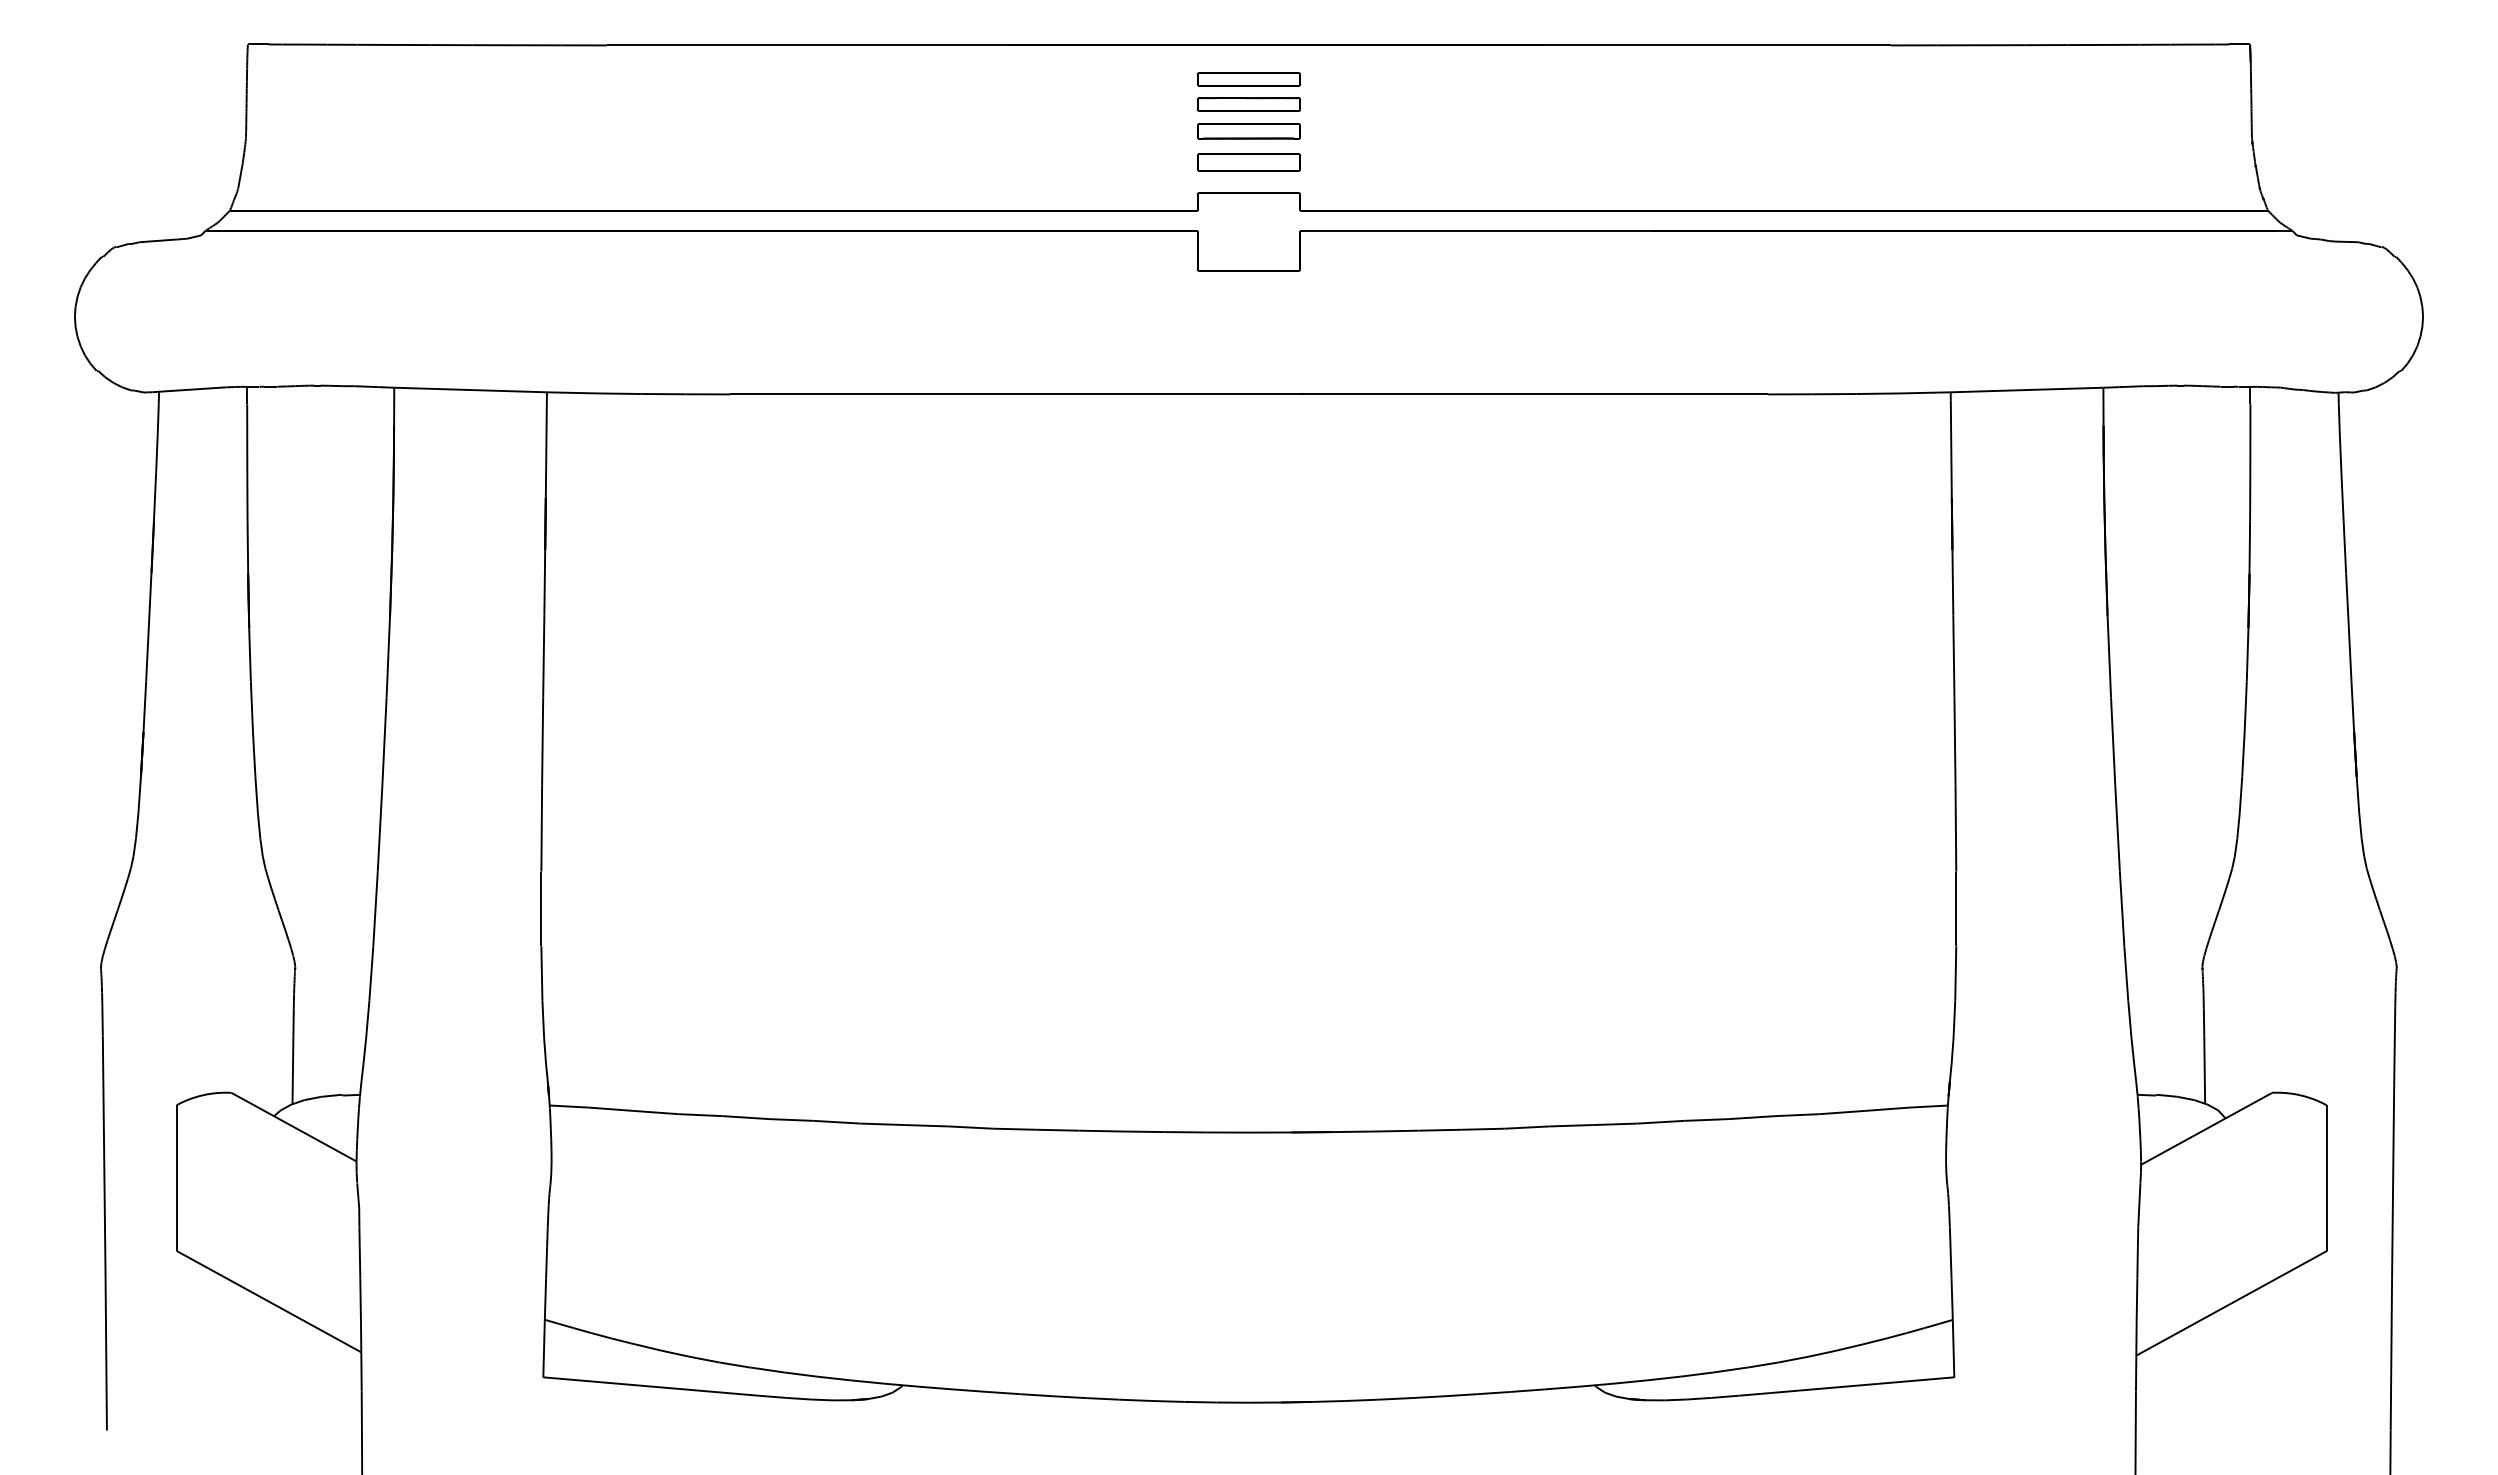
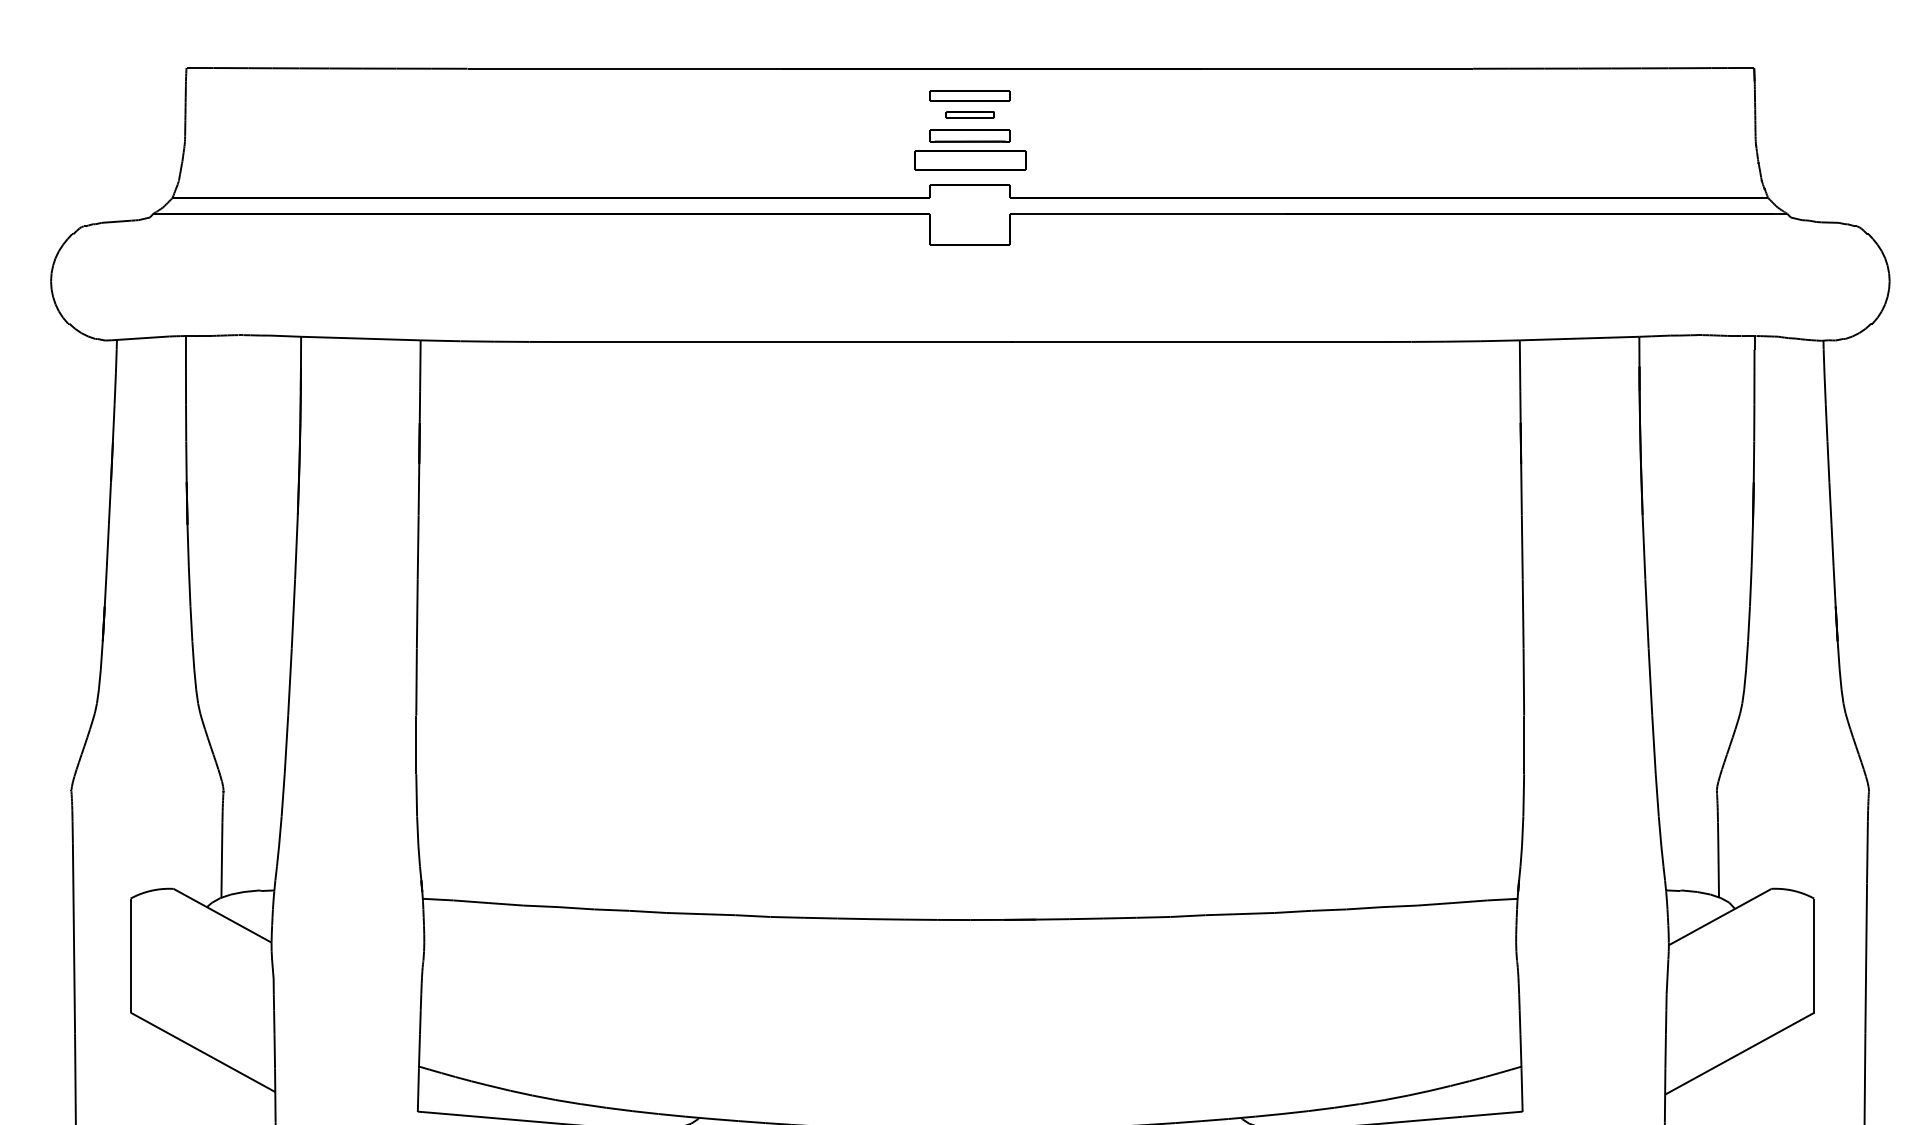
part: (1248, 104) -> (969, 115), size x0.6
part: (1248, 162) -> (969, 160), size x1.4

